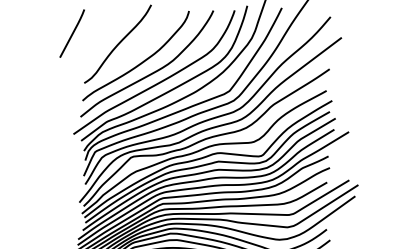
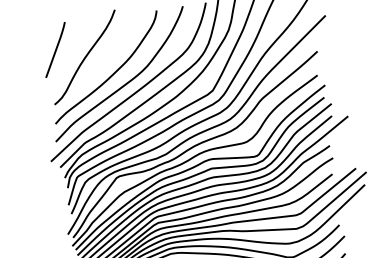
line: (71, 33) -> (54, 49), moved

